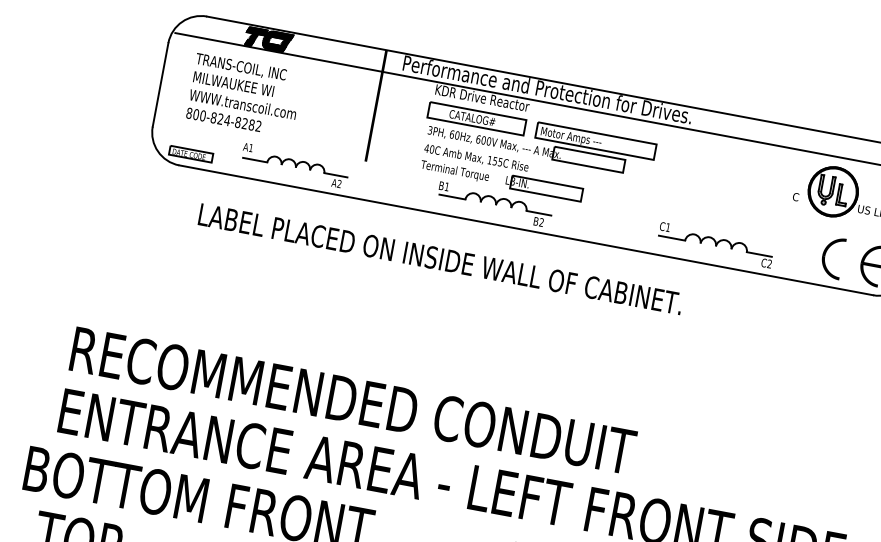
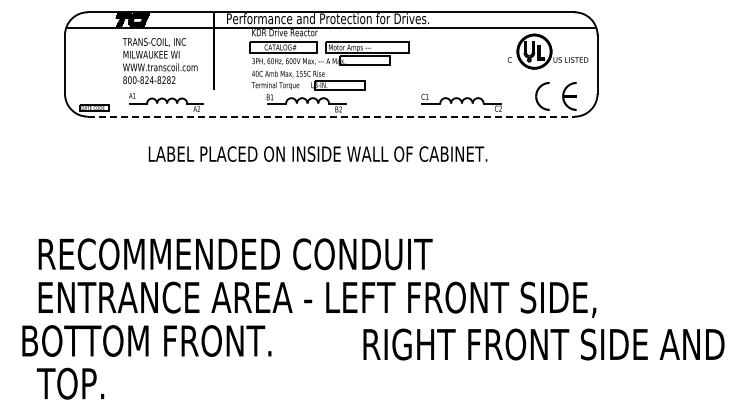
text: (243, 94) -> (159, 60), moved
line: (526, 230) -> (331, 116), solid -> dashed
text: (440, 258) -> (317, 153), moved

